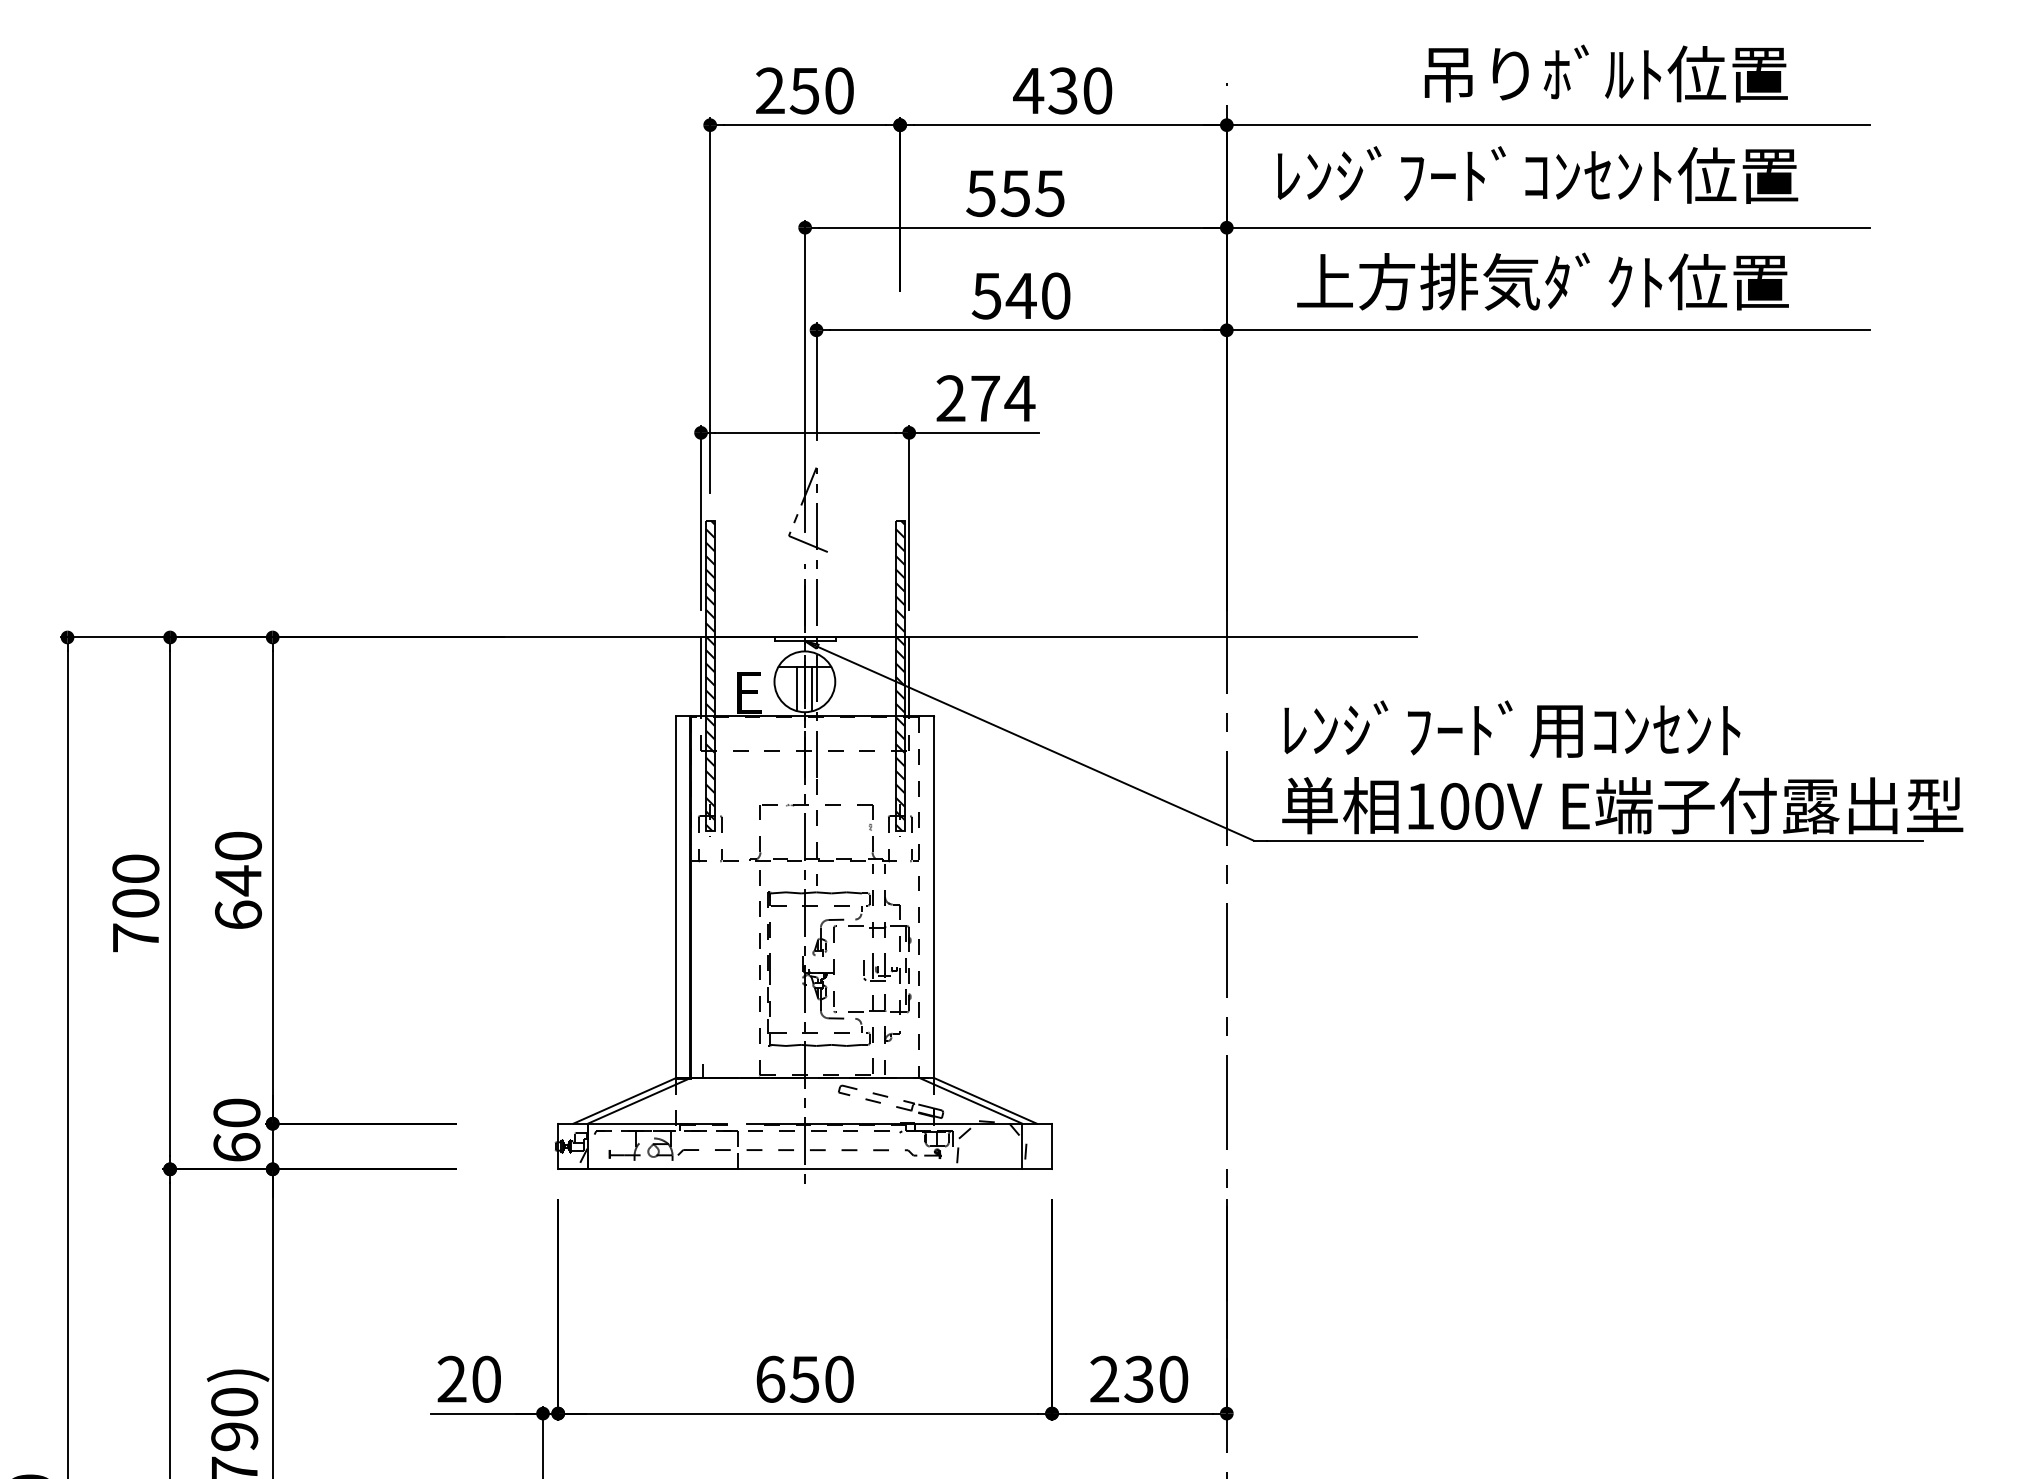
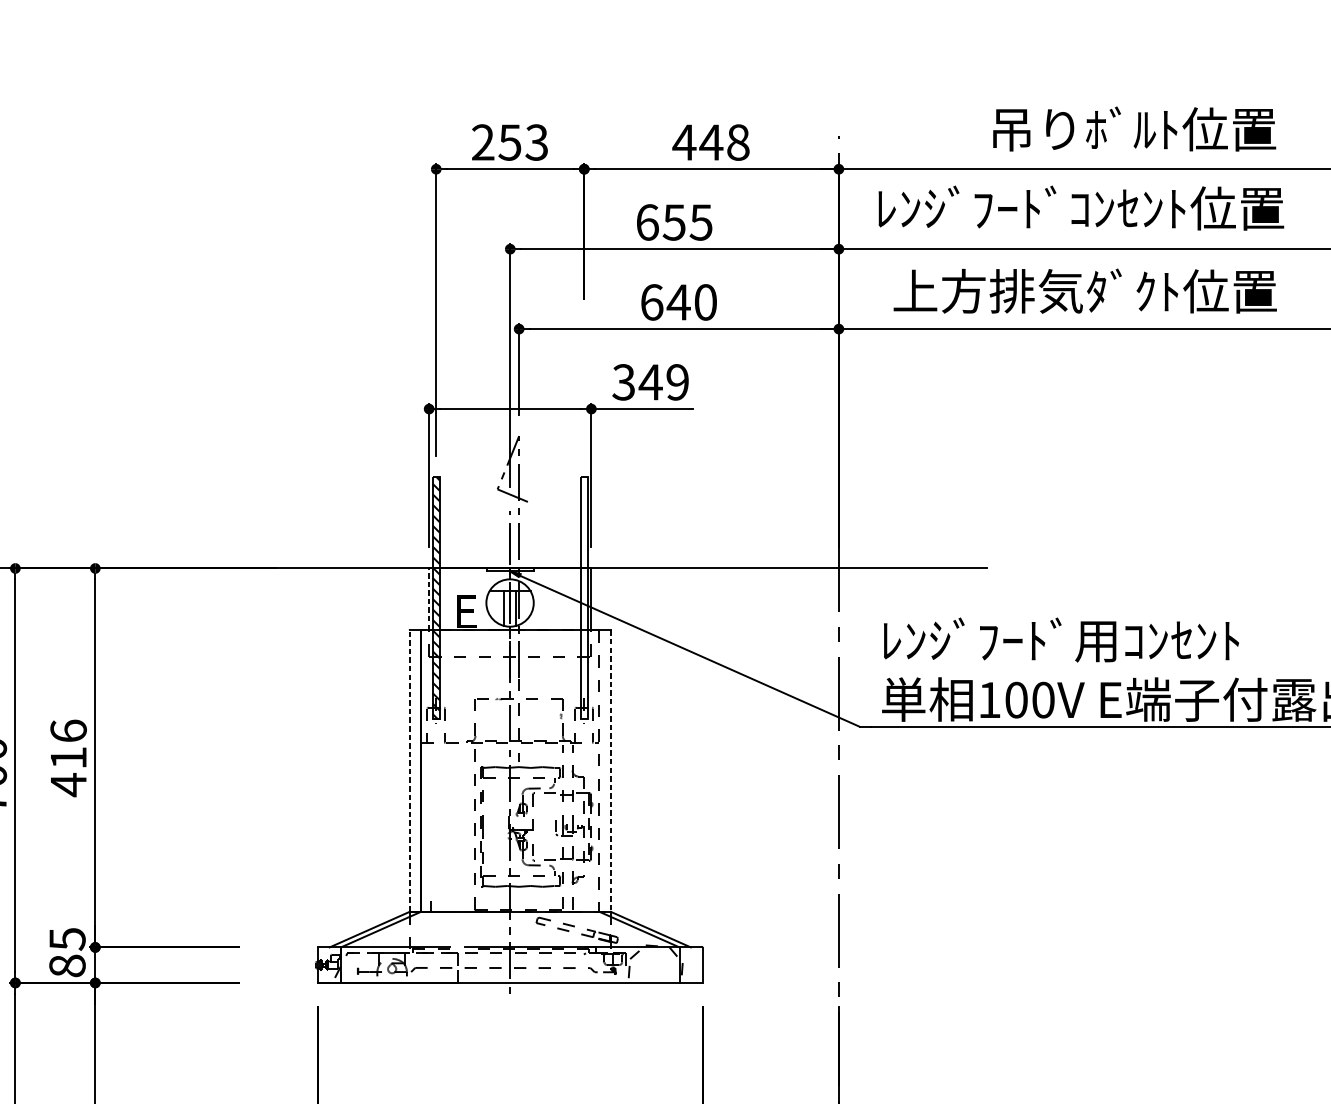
text: (838, 90) -> (536, 142), 250 -> 253
text: (1079, 90) -> (724, 142), 430 -> 448
text: (980, 193) -> (646, 222), 555 -> 655
text: (986, 295) -> (651, 301), 540 -> 640
text: (985, 398) -> (650, 382), 274 -> 349
hatch: (899, 675) -> (583, 598), removed
line: (701, 676) -> (429, 598), solid -> dashed
text: (238, 881) -> (68, 758), 640 -> 416
line: (675, 896) -> (409, 770), solid -> dashed
line: (934, 897) -> (611, 771), solid -> dashed
text: (236, 1129) -> (67, 951), 60 -> 85

